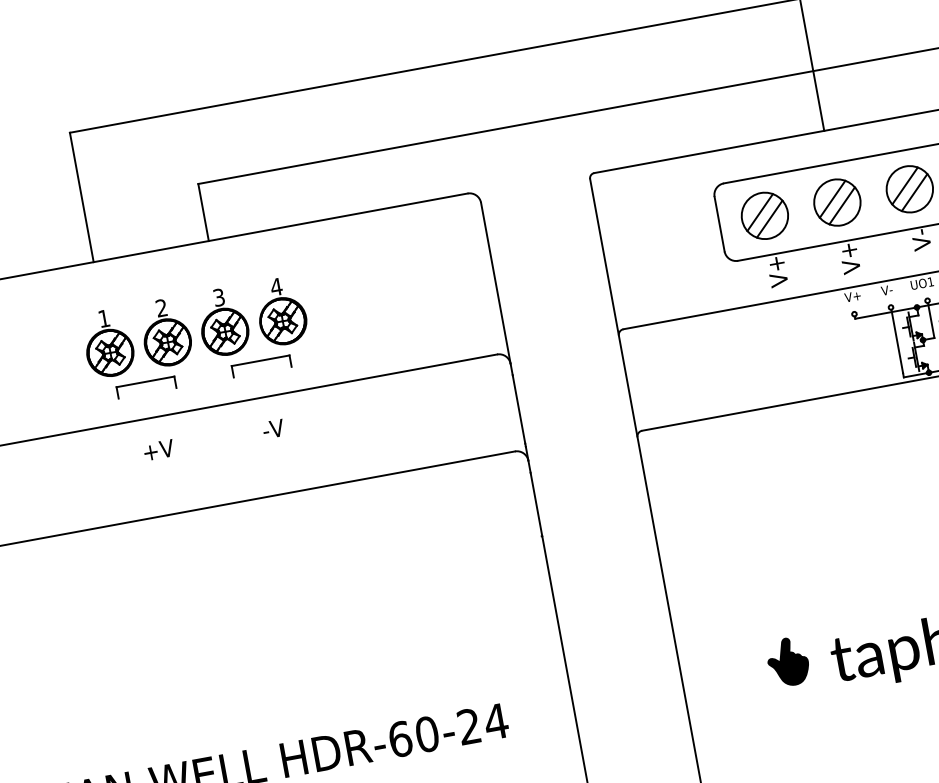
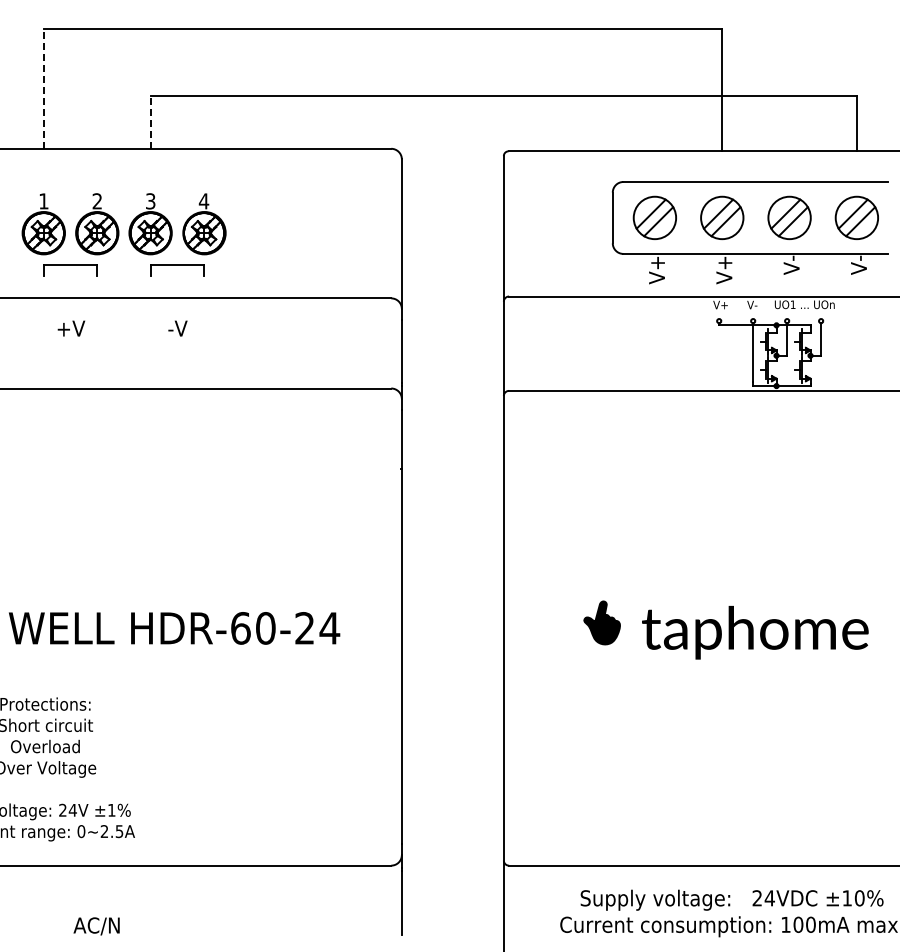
line: (81, 197) -> (43, 88), solid -> dashed
line: (203, 212) -> (150, 122), solid -> dashed

